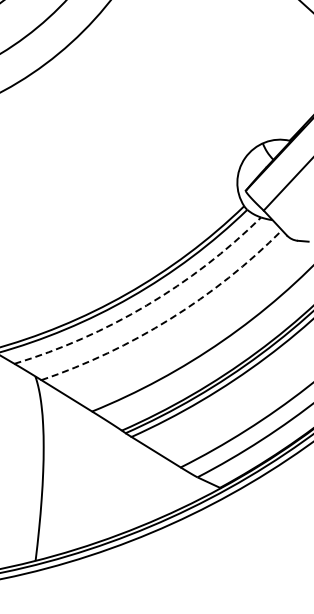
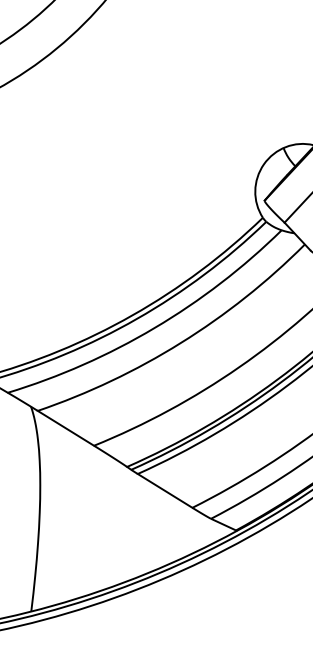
arc: (146, 305) -> (154, 328), dashed -> solid
arc: (170, 319) -> (181, 343), dashed -> solid

